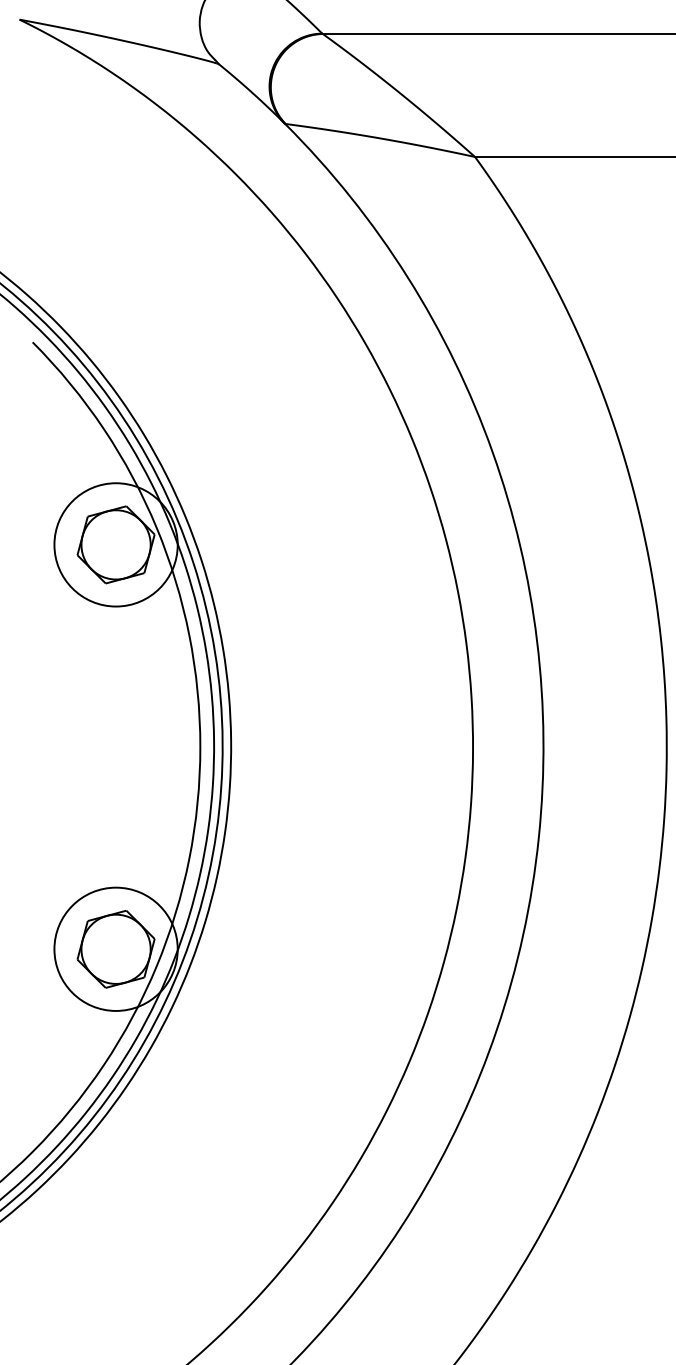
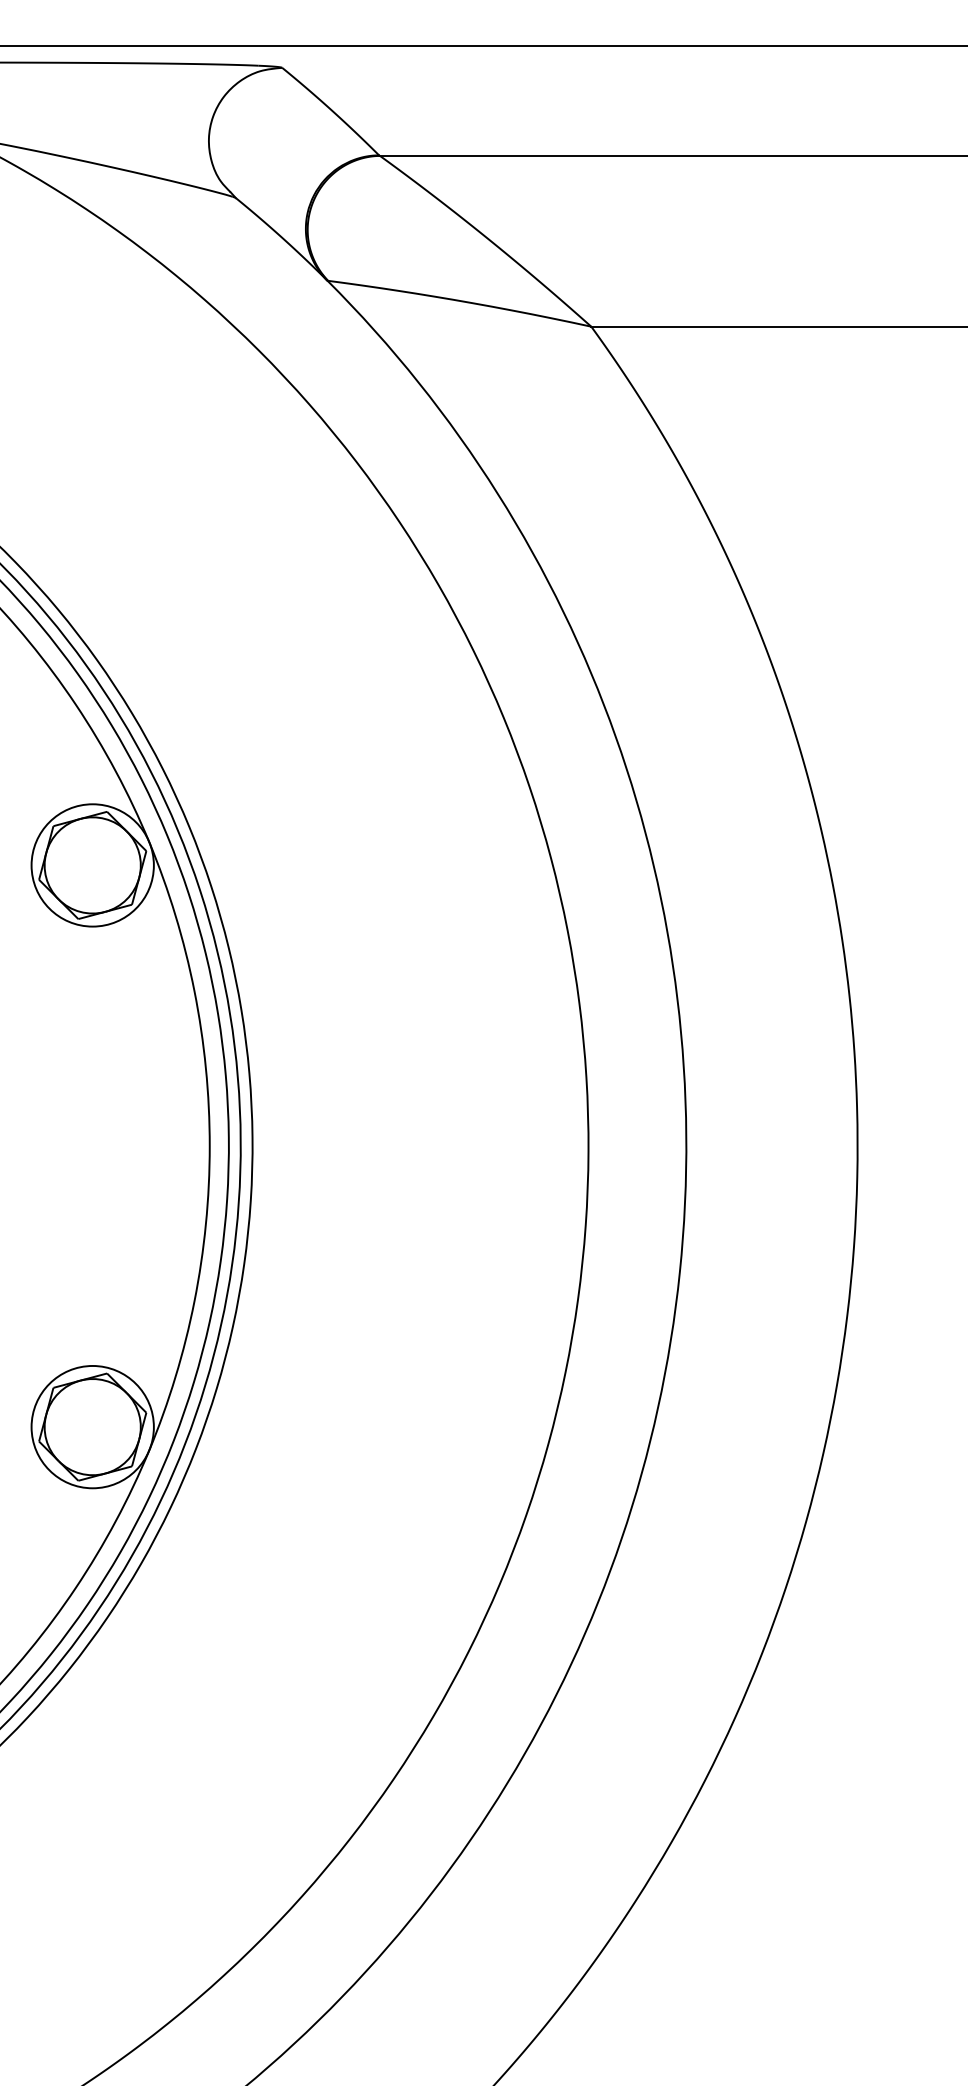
circle: (115, 544) -> (92, 865), size x0.71
circle: (115, 948) -> (92, 1426), size x0.71

